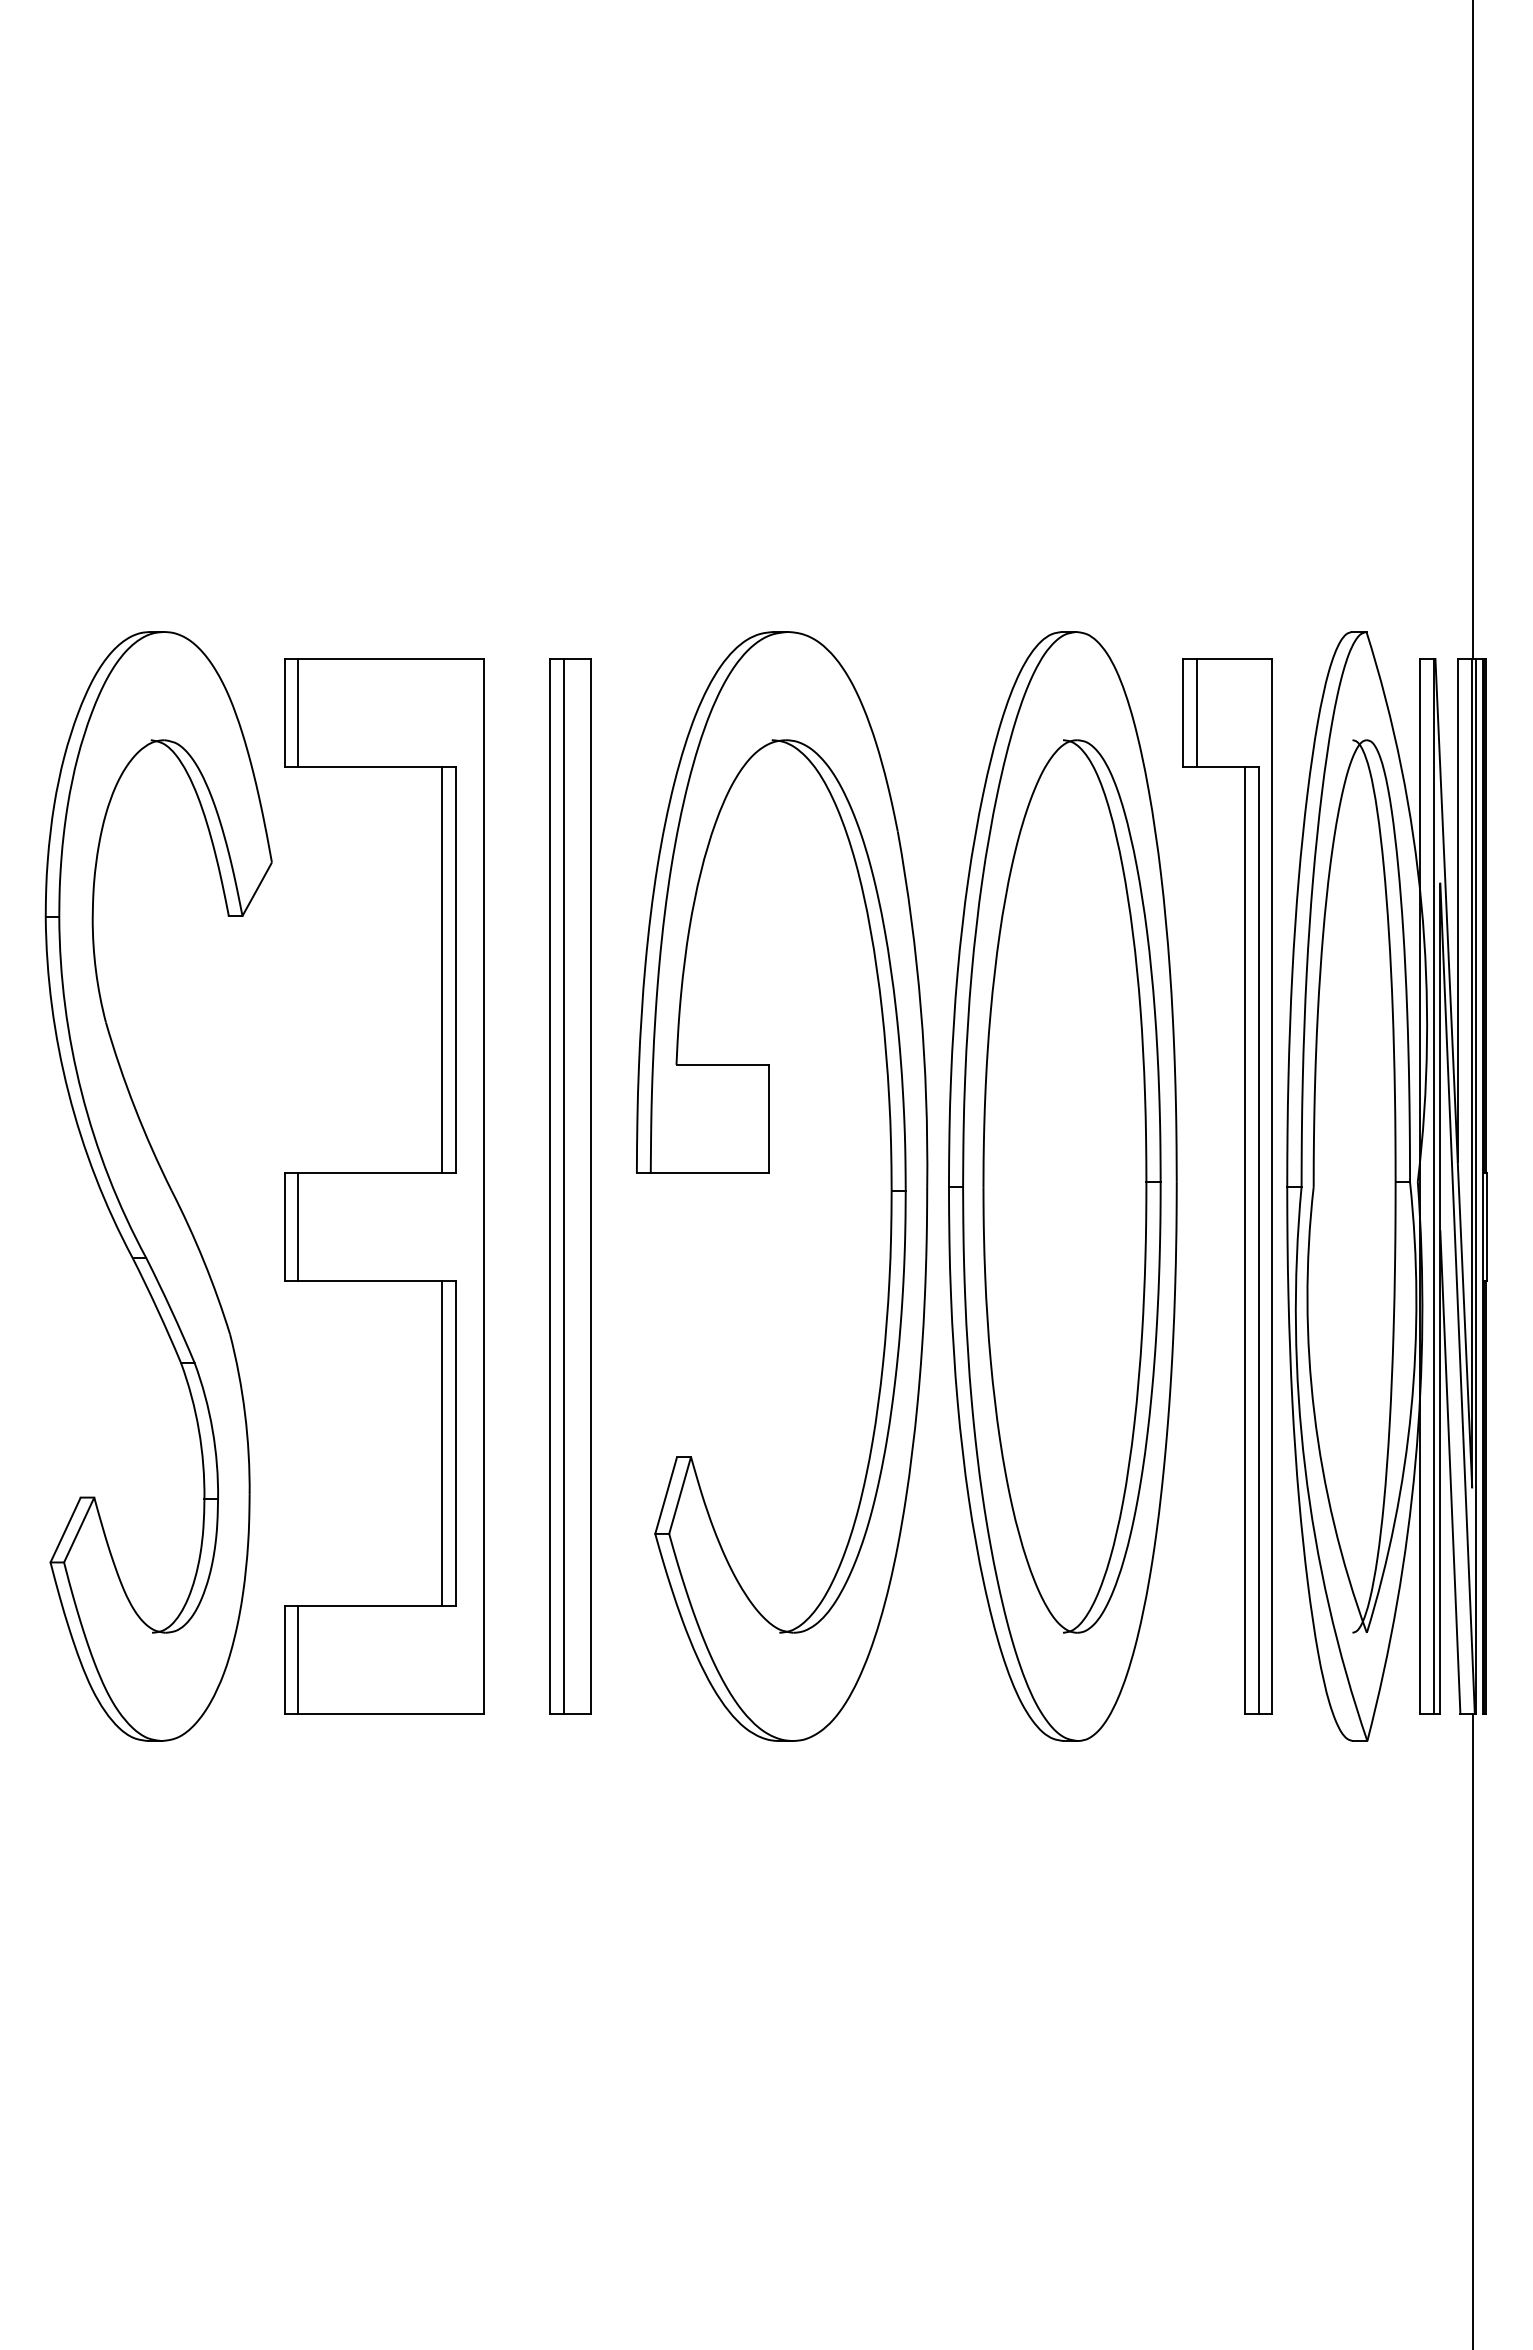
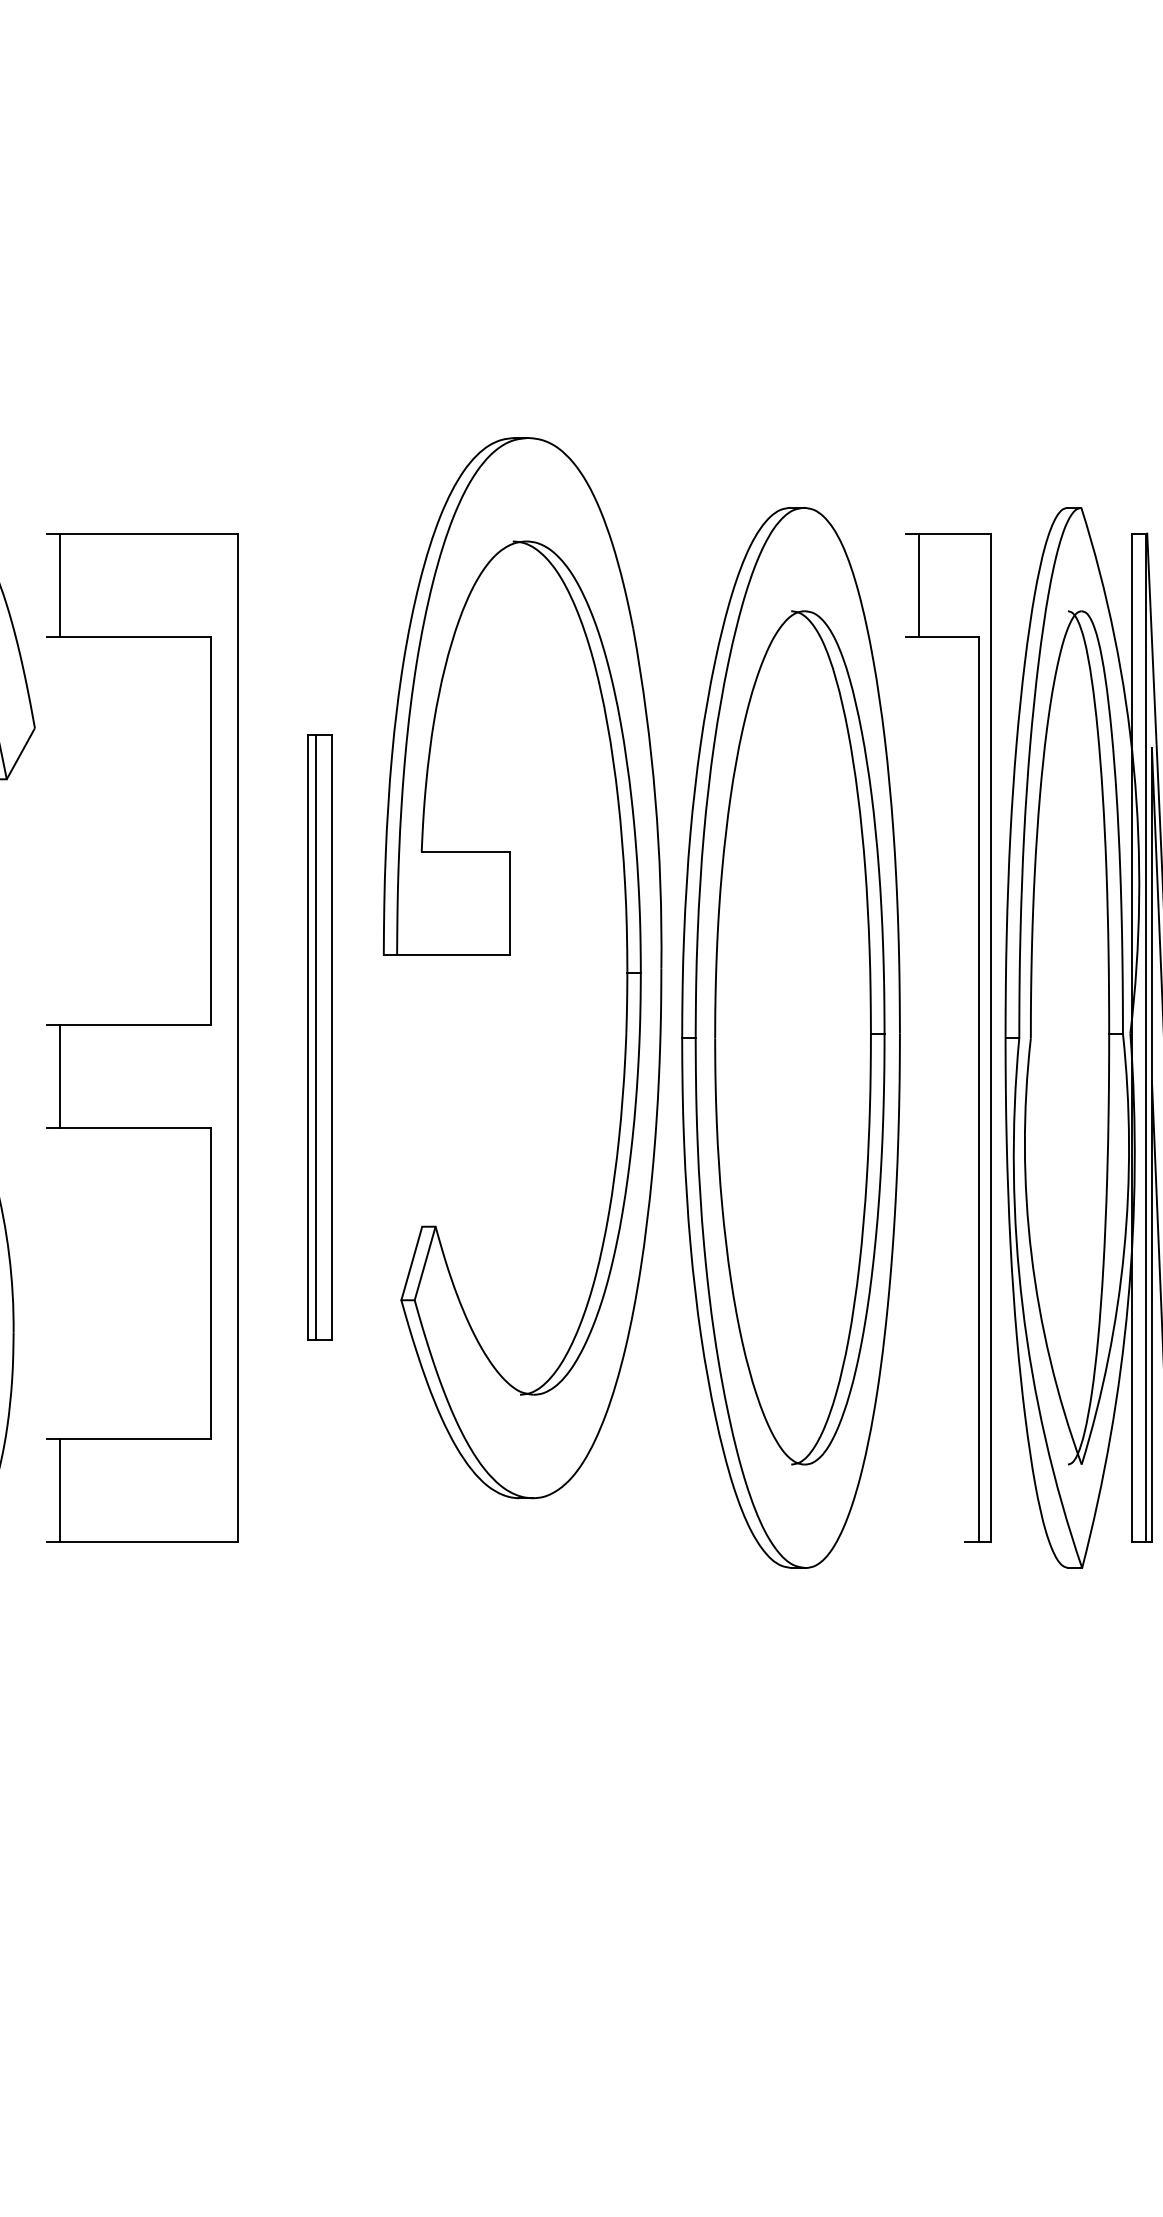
line: (284, 713) -> (46, 585), removed
line: (1182, 713) -> (905, 585), removed
line: (441, 969) -> (197, 830), removed
part: (769, 1173) -> (510, 955), moved
part: (570, 1186) -> (320, 1037), size x0.6
line: (284, 1226) -> (46, 1076), removed
line: (1244, 1240) -> (964, 1089), removed
line: (441, 1443) -> (197, 1283), removed
line: (284, 1659) -> (46, 1490), removed

